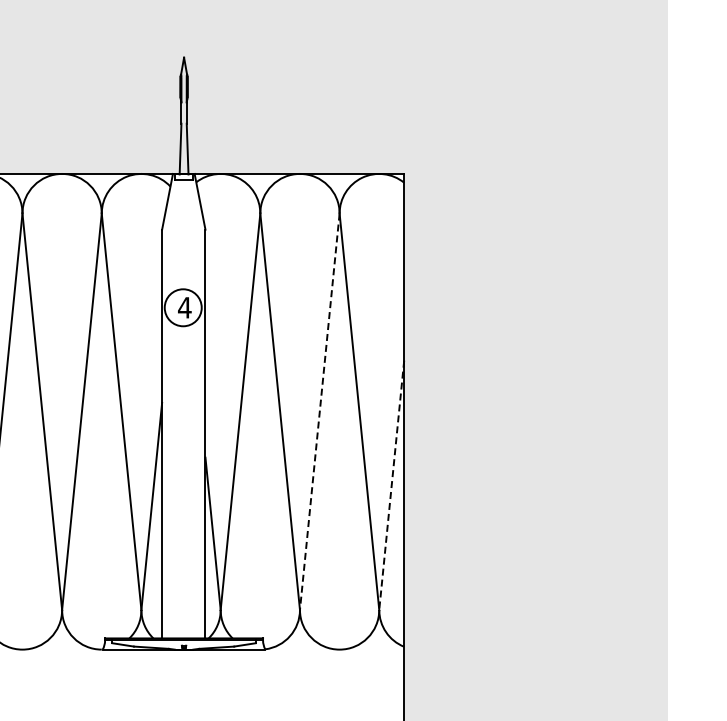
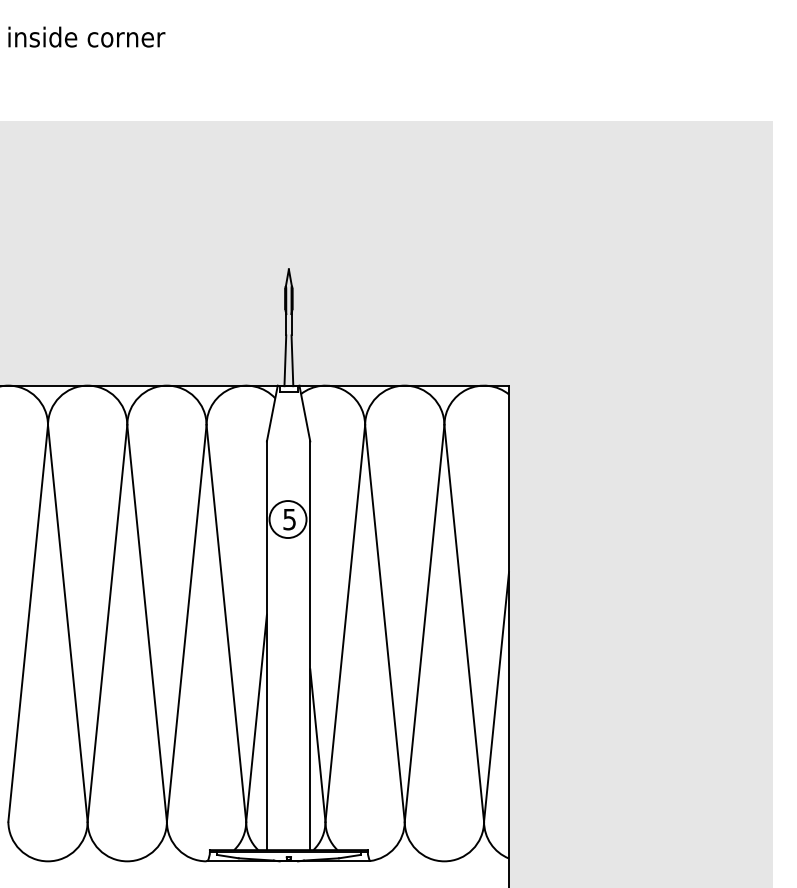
text: (184, 307) -> (289, 519), 4 -> 5
line: (319, 412) -> (424, 624), dashed -> solid
line: (391, 485) -> (496, 697), dashed -> solid

